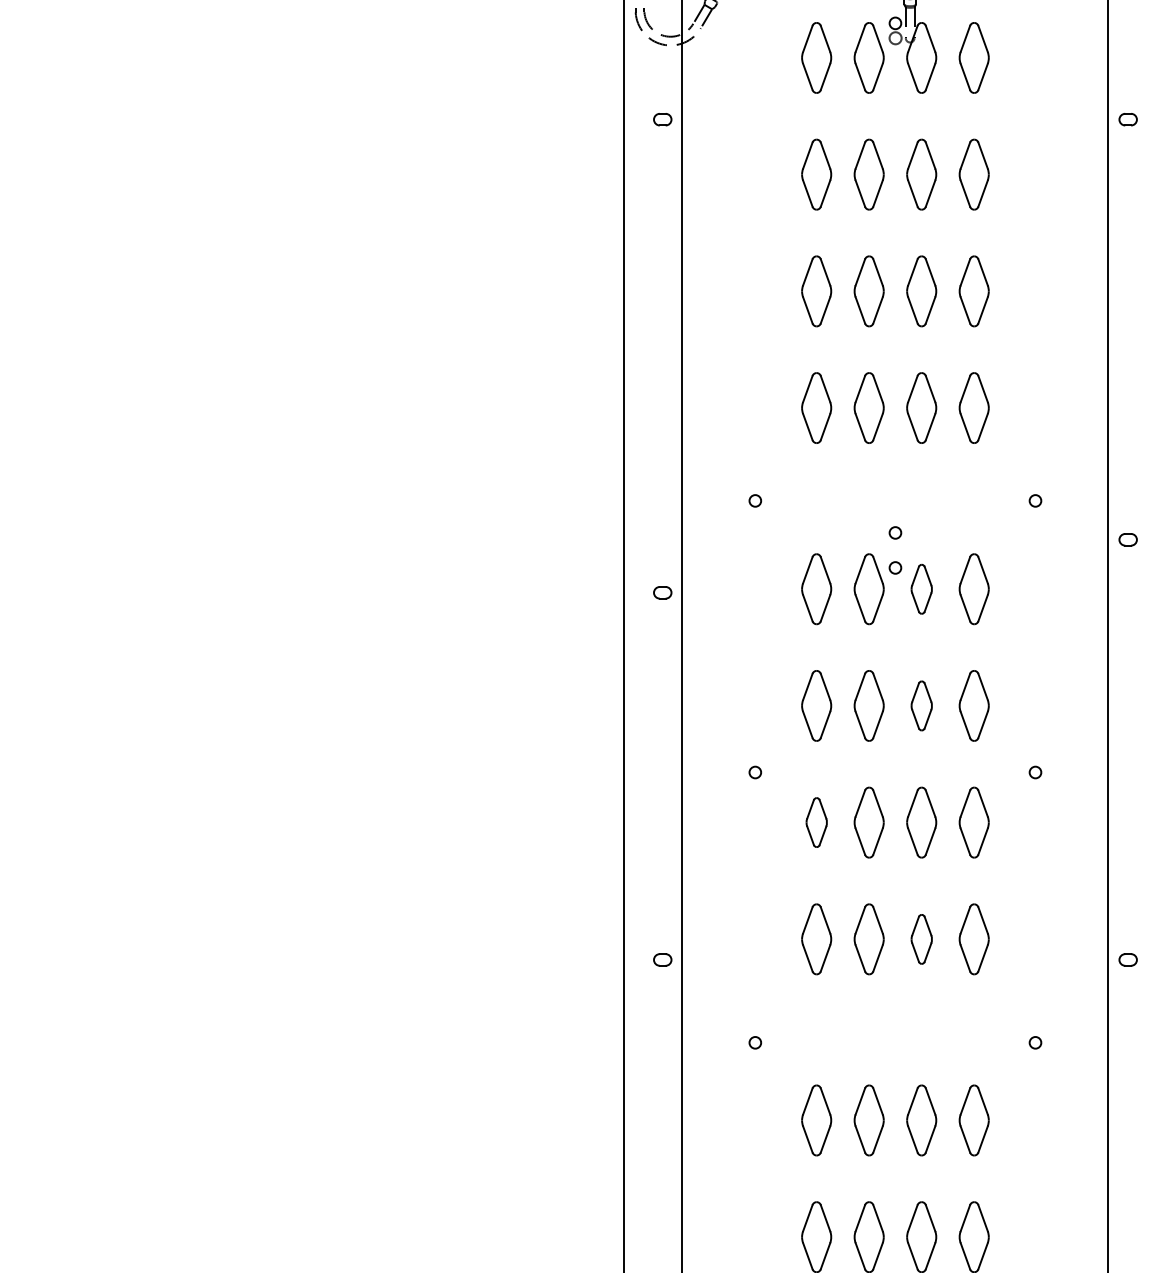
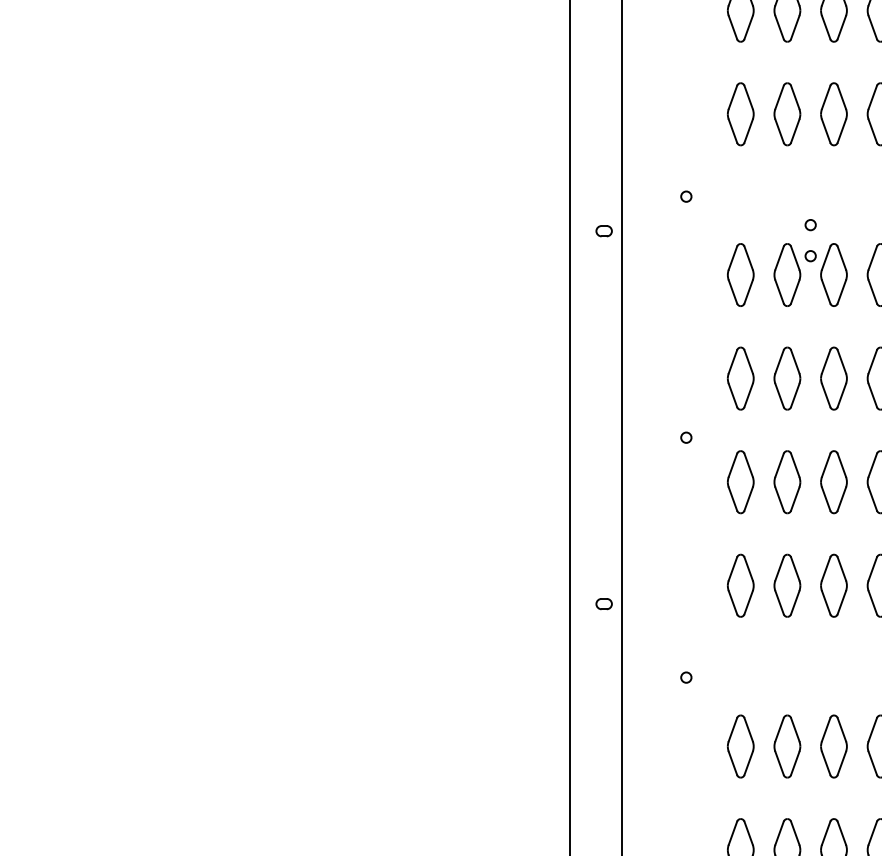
part: (921, 589) -> (833, 275), size x1.43
part: (662, 592) -> (603, 230), moved
part: (921, 705) -> (833, 378), size x1.43
part: (816, 822) -> (740, 482), size x1.43
part: (921, 939) -> (833, 585), size x1.43

